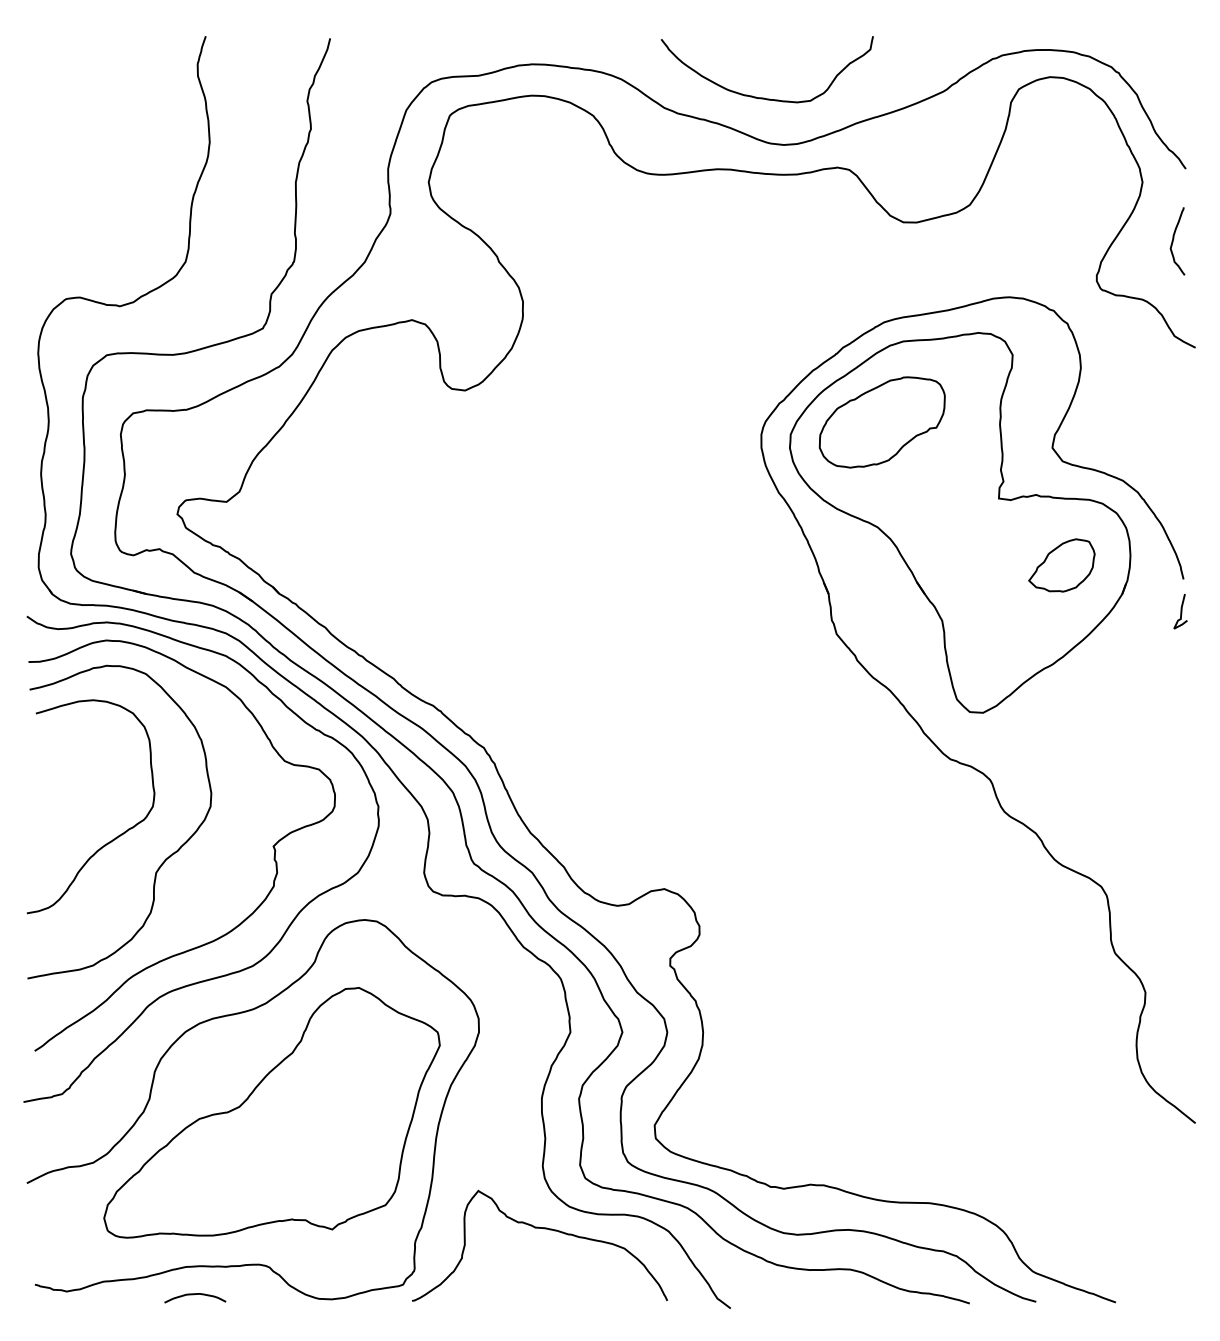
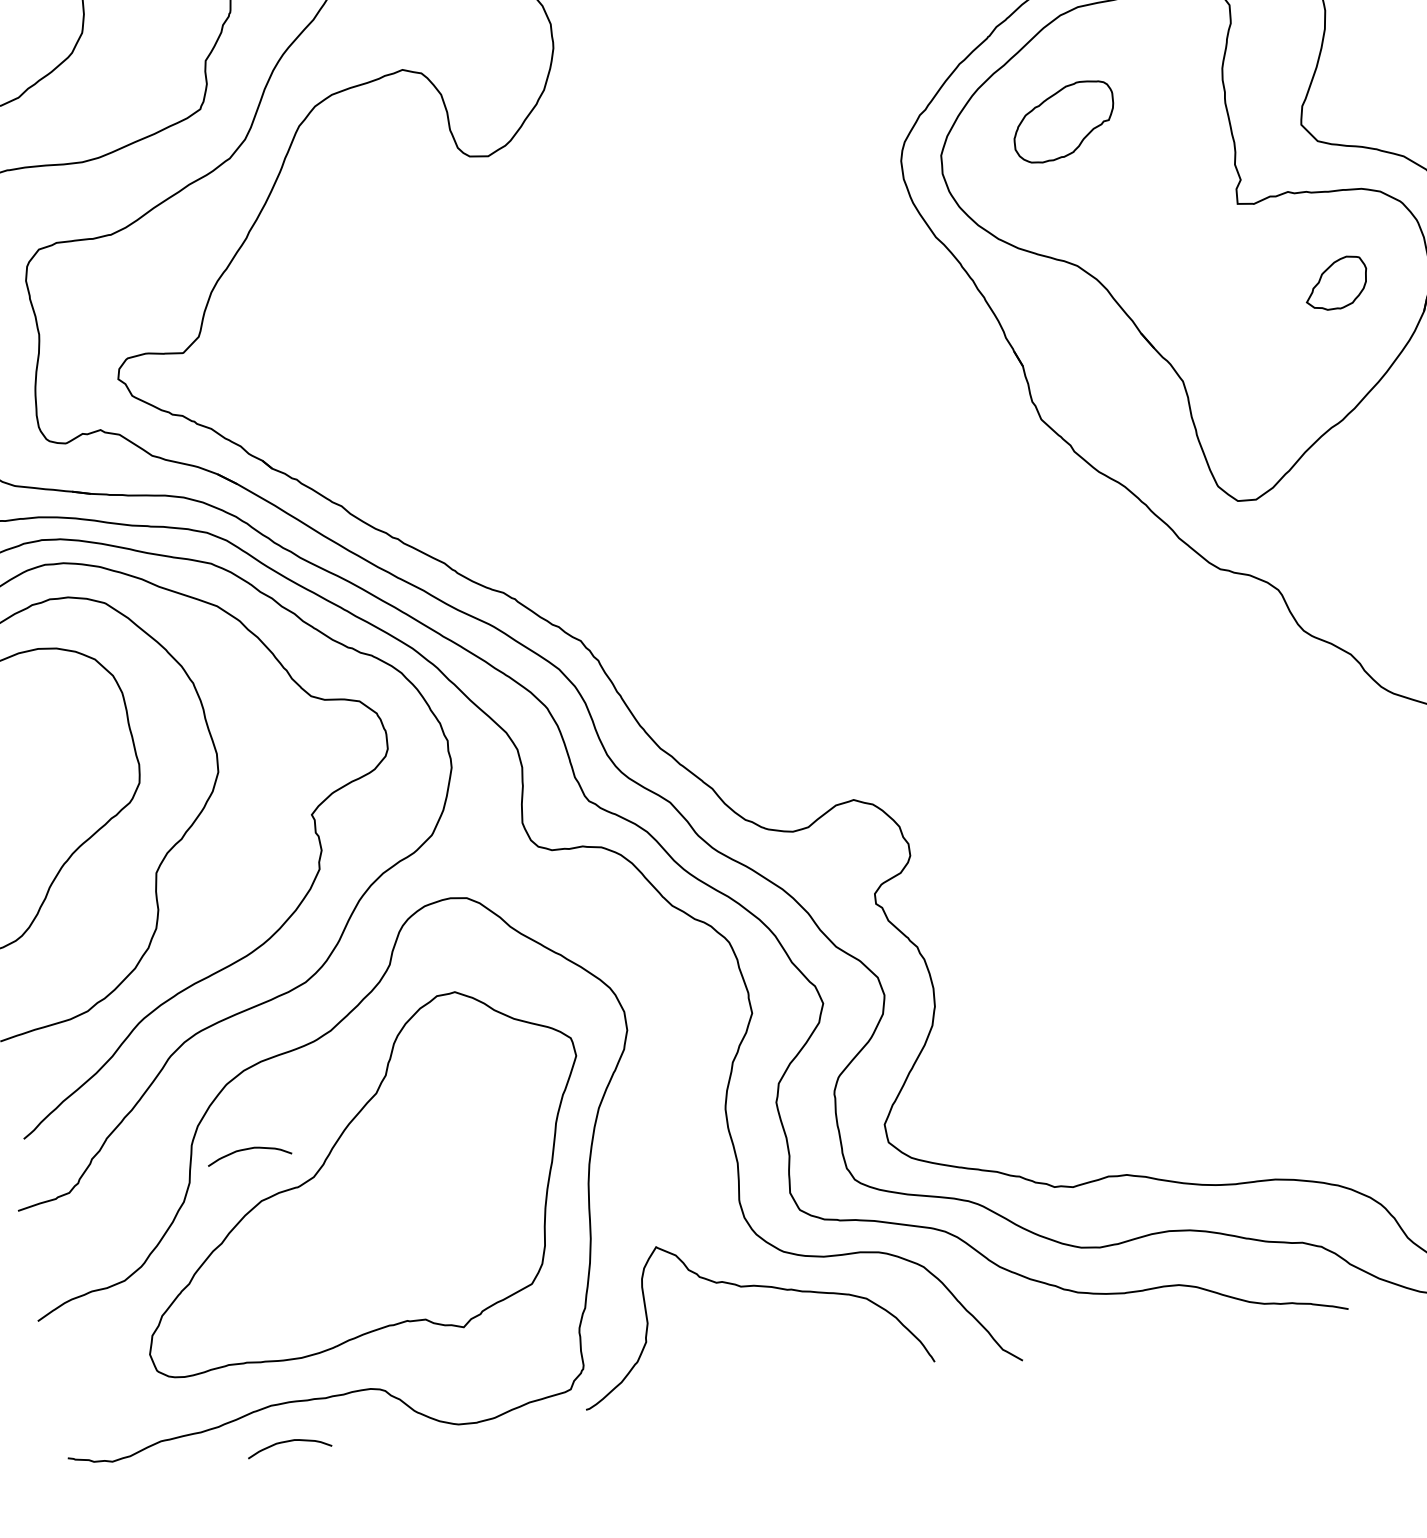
part: (881, 422) -> (1062, 122), size x0.6
part: (1061, 565) -> (1335, 283), size x0.7
curve: (194, 1081) -> (247, 1150), added

